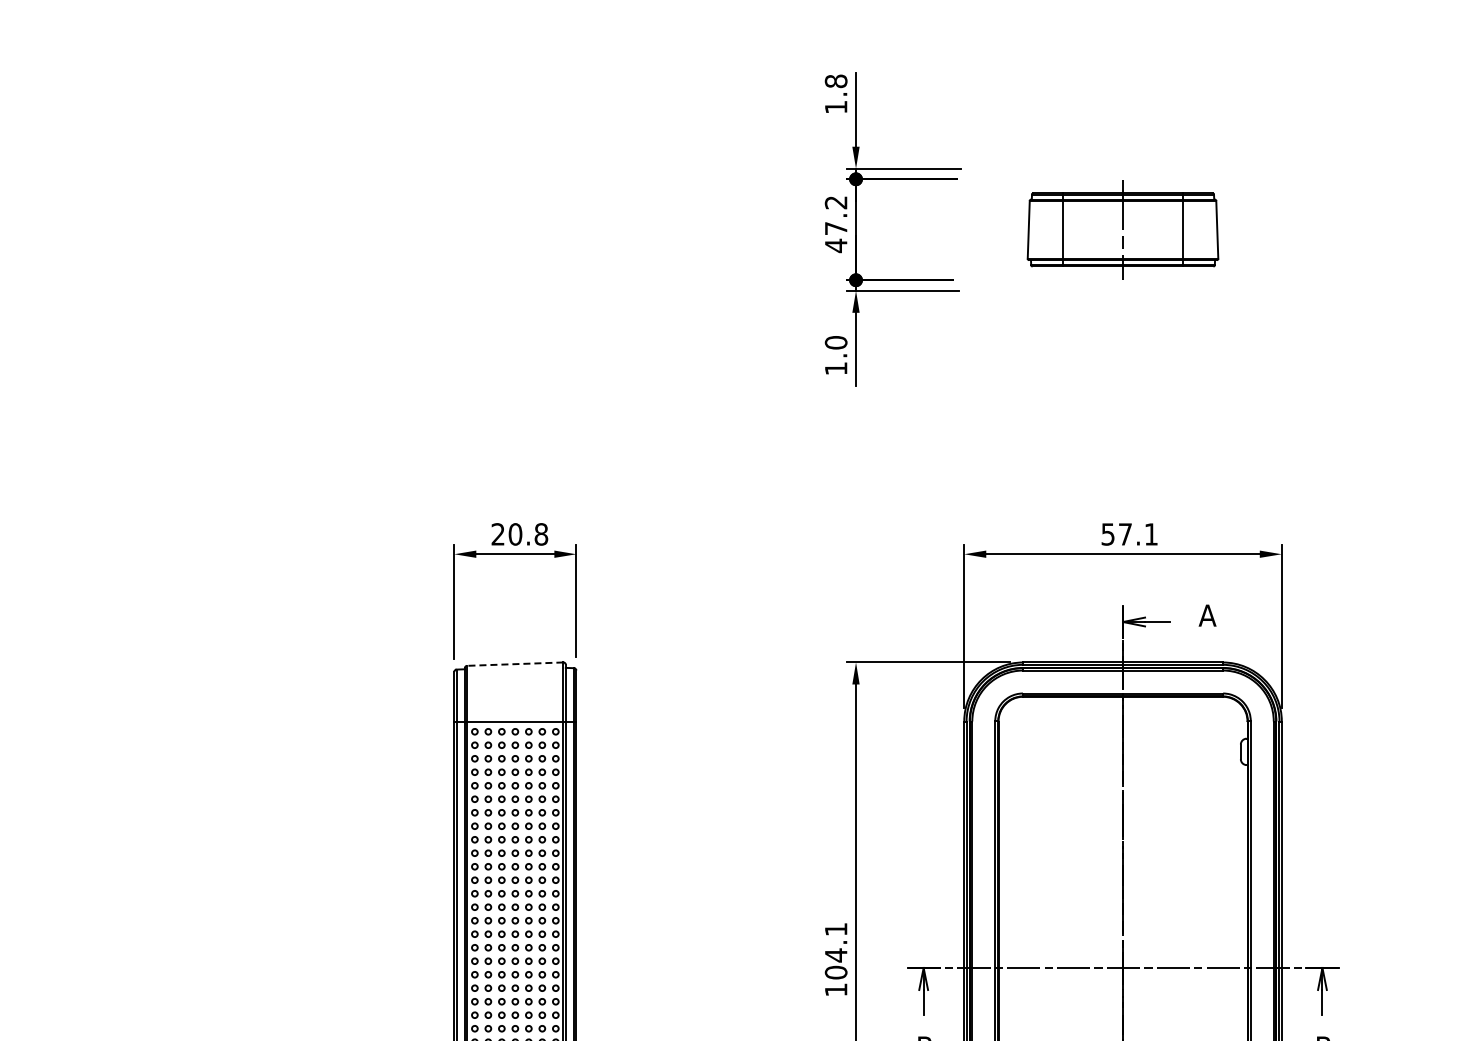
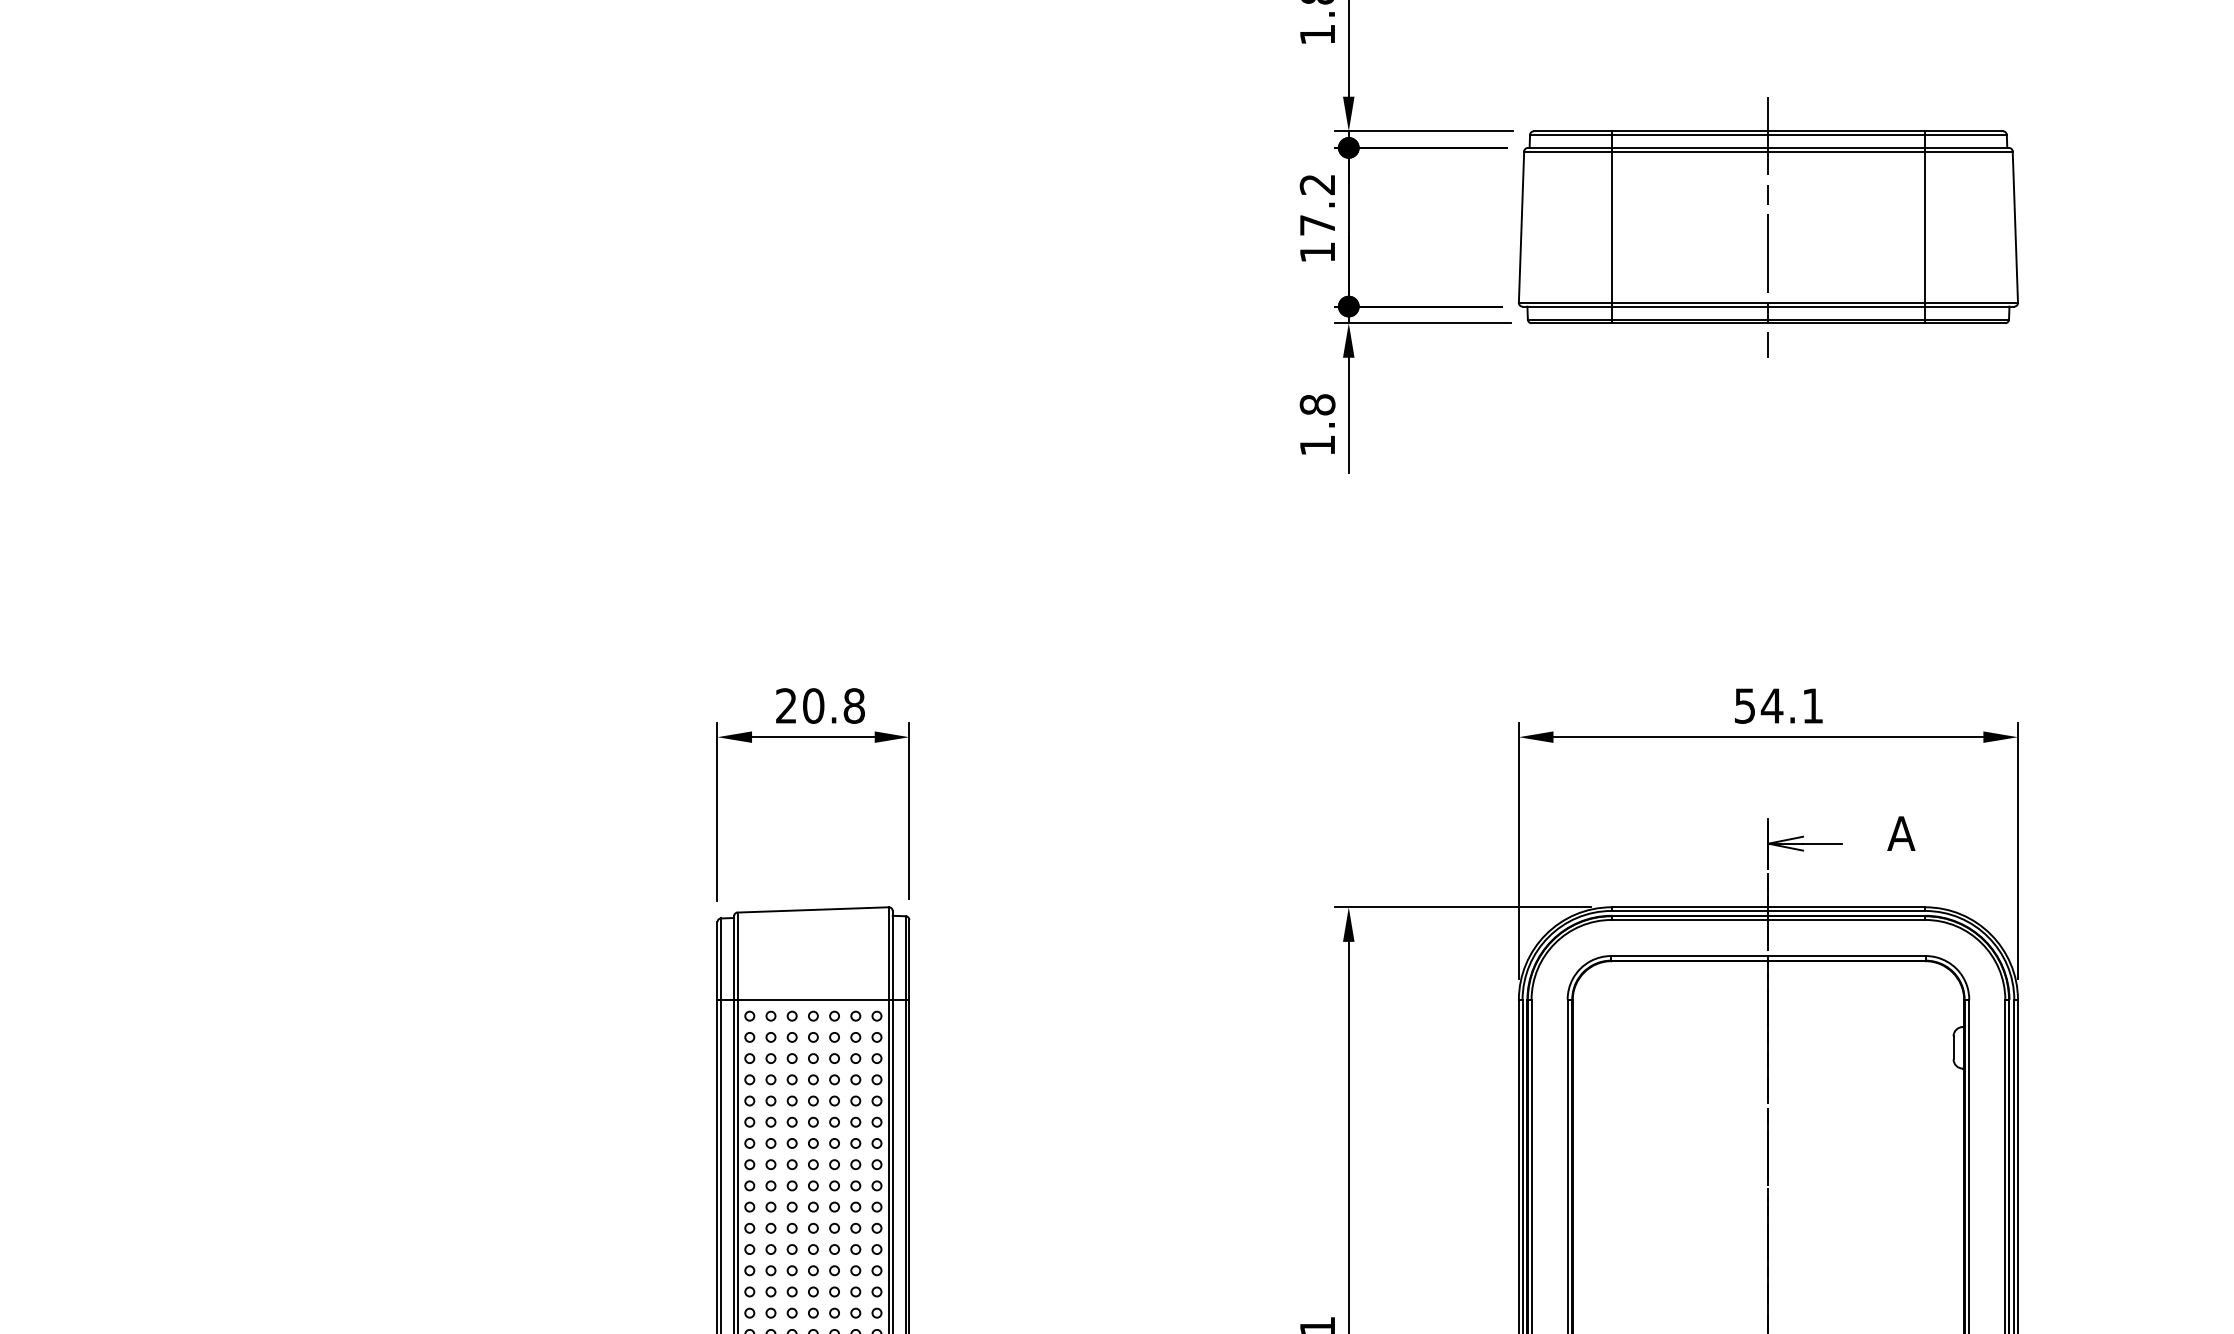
part: (1122, 229) -> (1767, 226), size x1.67
text: (836, 245) -> (1318, 251), 47.2 -> 17.2
text: (836, 342) -> (1318, 404), 1.0 -> 1.8
text: (1125, 534) -> (1772, 706), 57.1 -> 54.1
line: (514, 664) -> (812, 910), dashed -> solid

